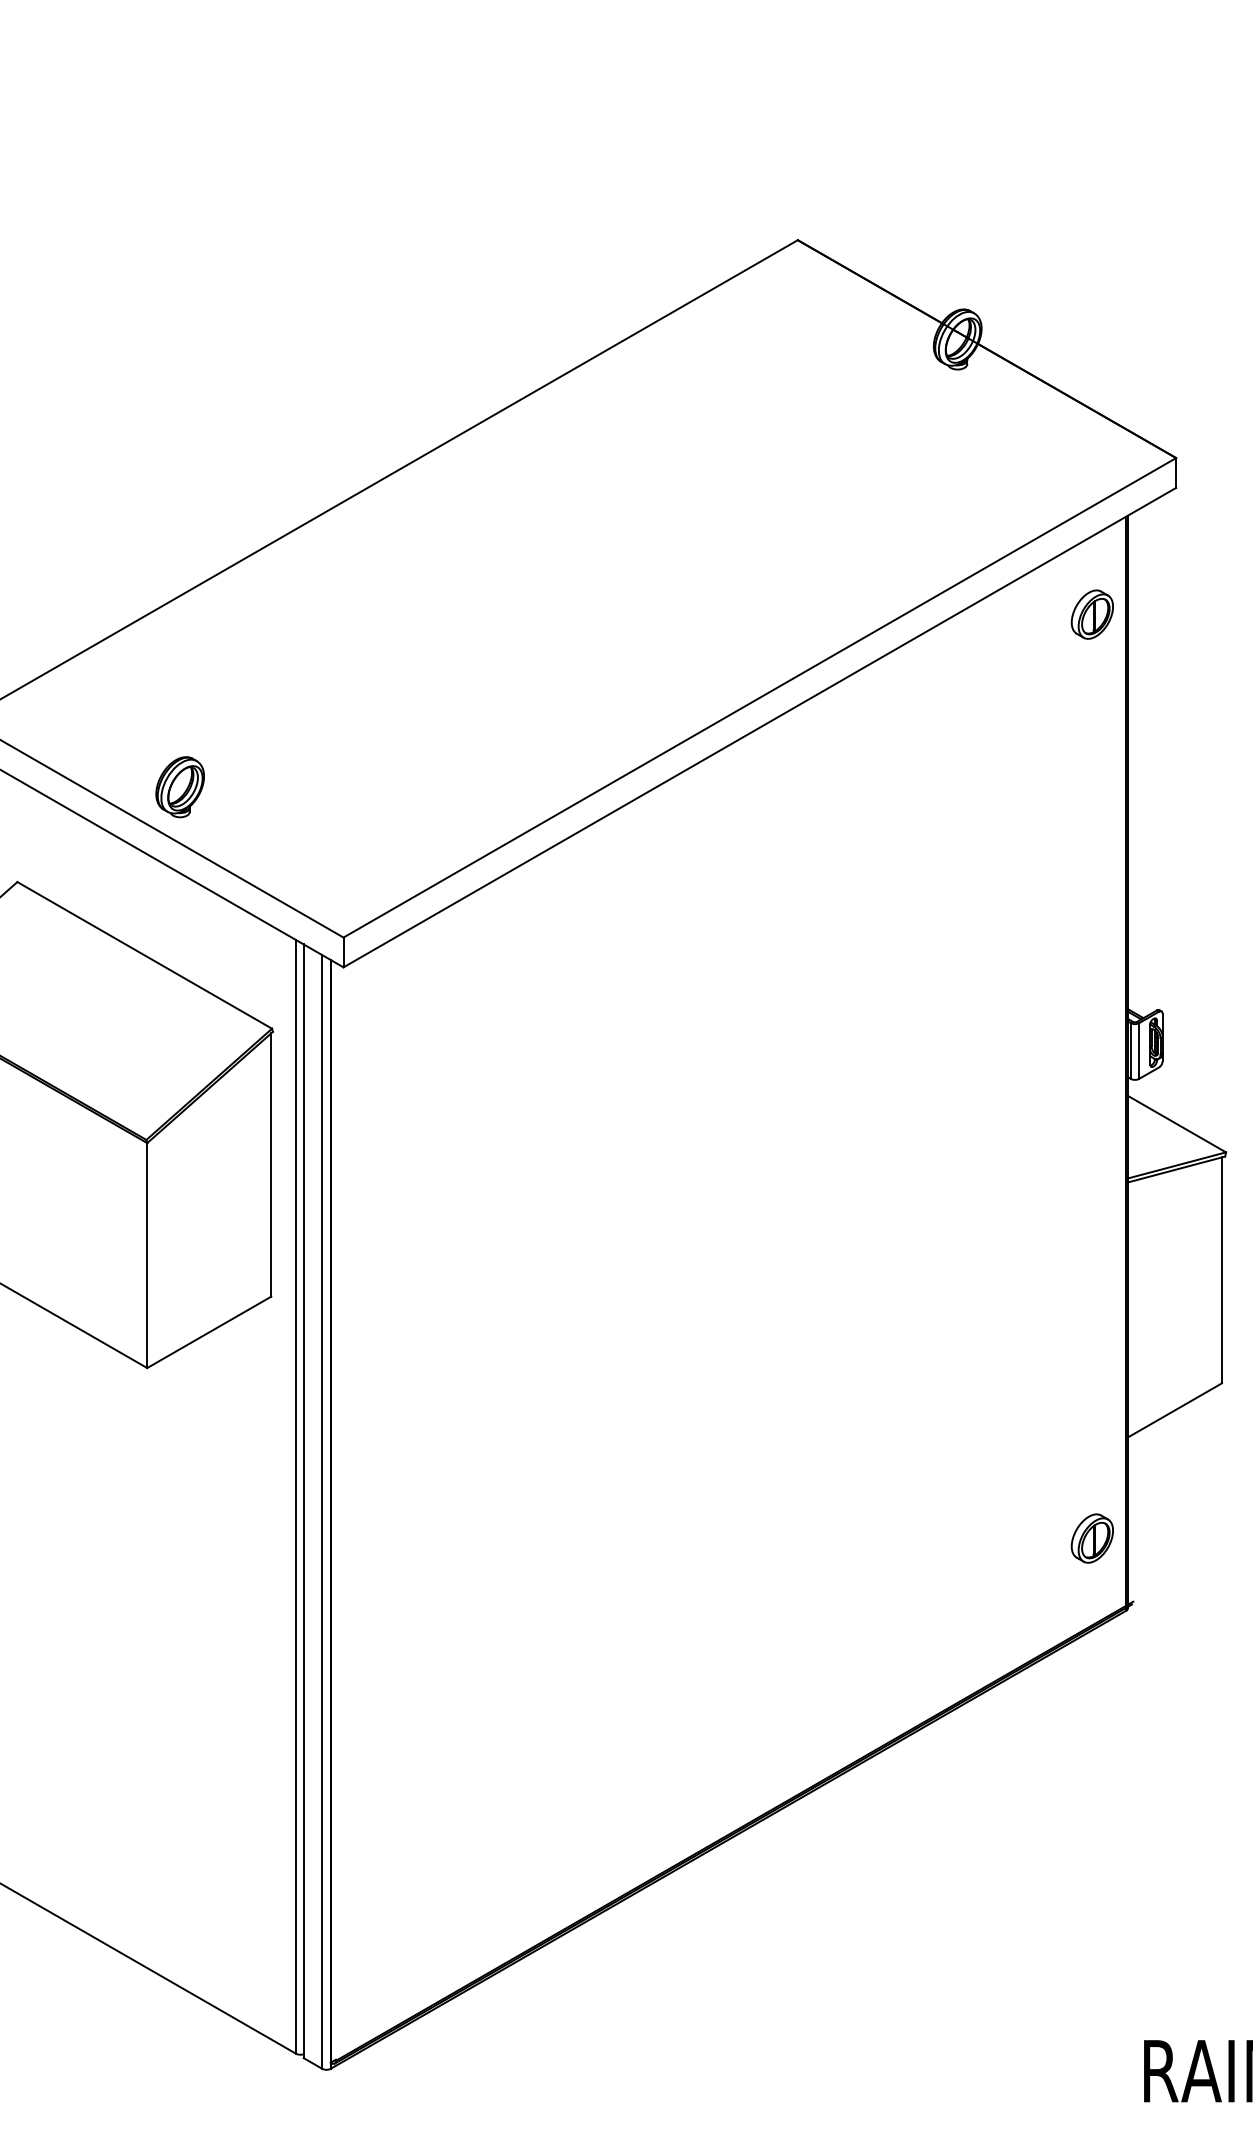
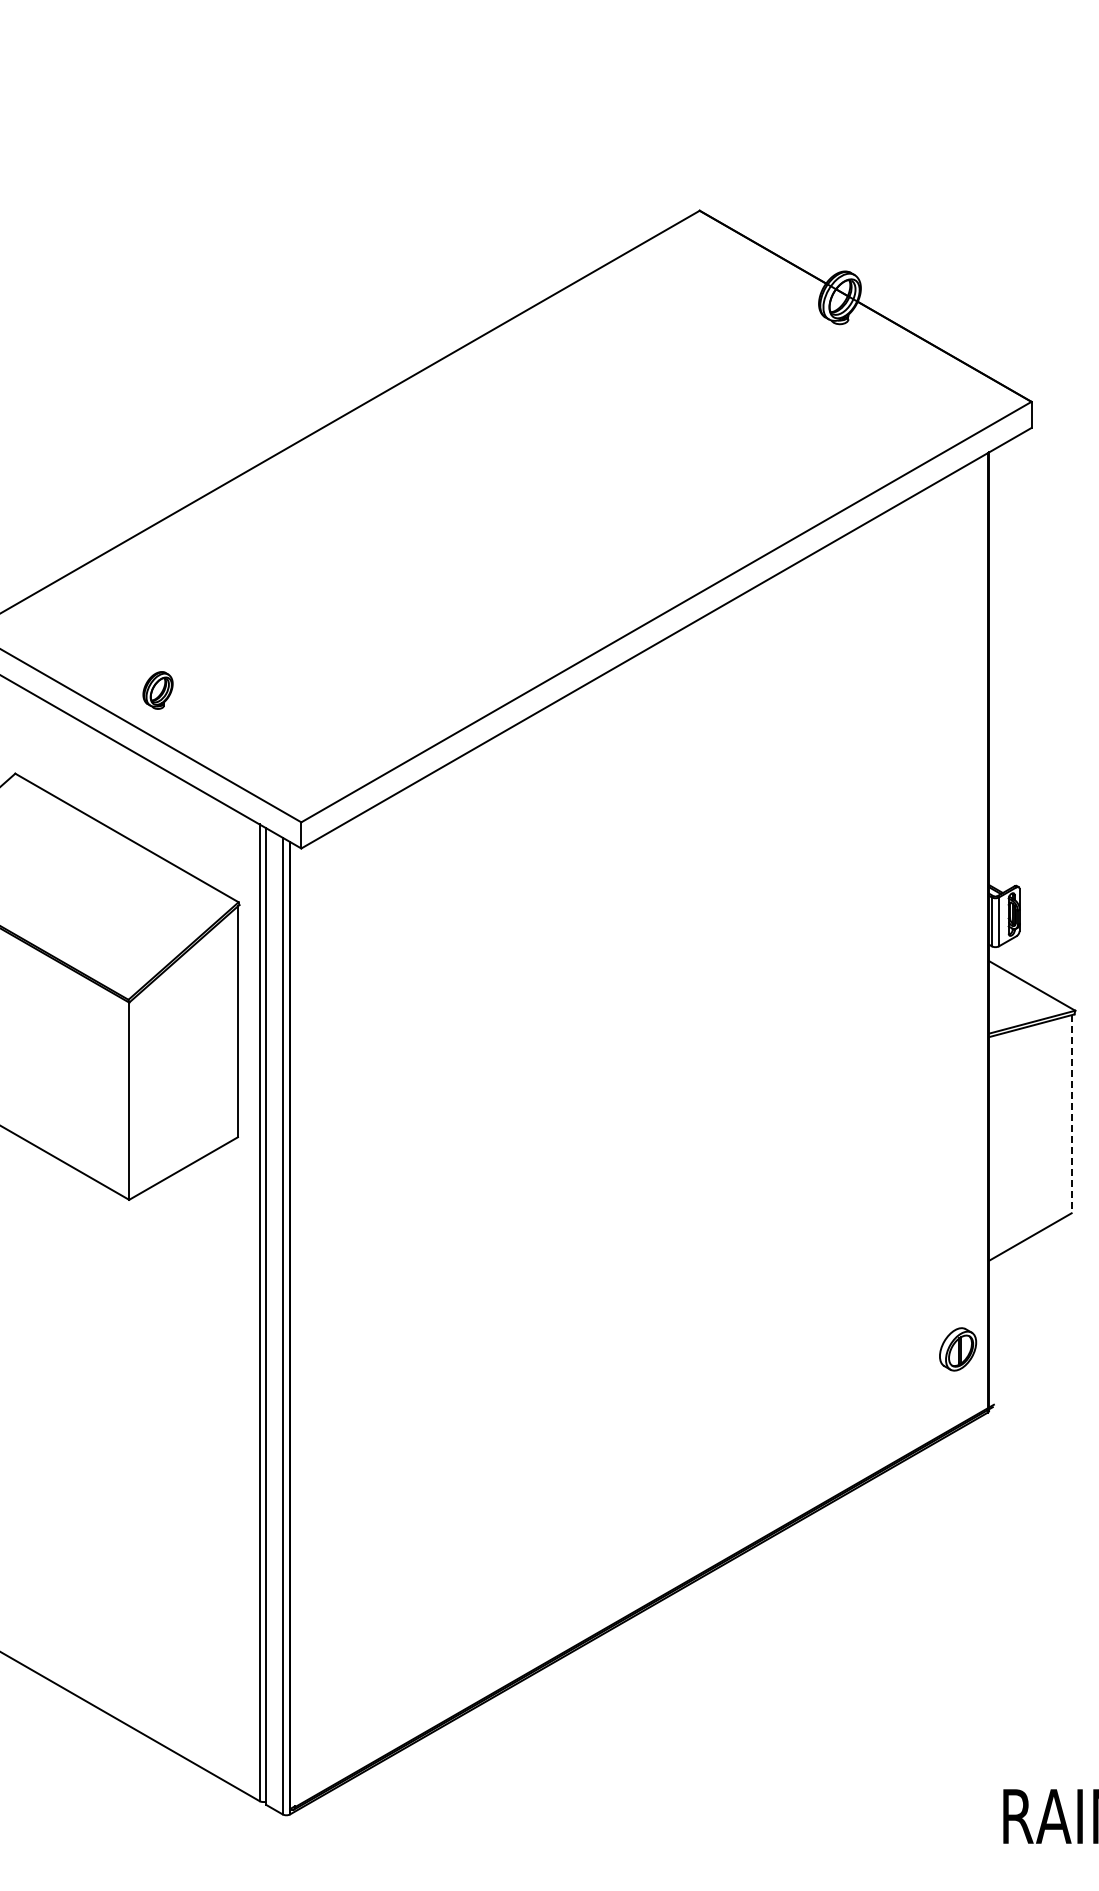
part: (1092, 615) -> (958, 539), removed
part: (179, 787) -> (157, 690), size x0.7
line: (1221, 1270) -> (1071, 1114), solid -> dashed

